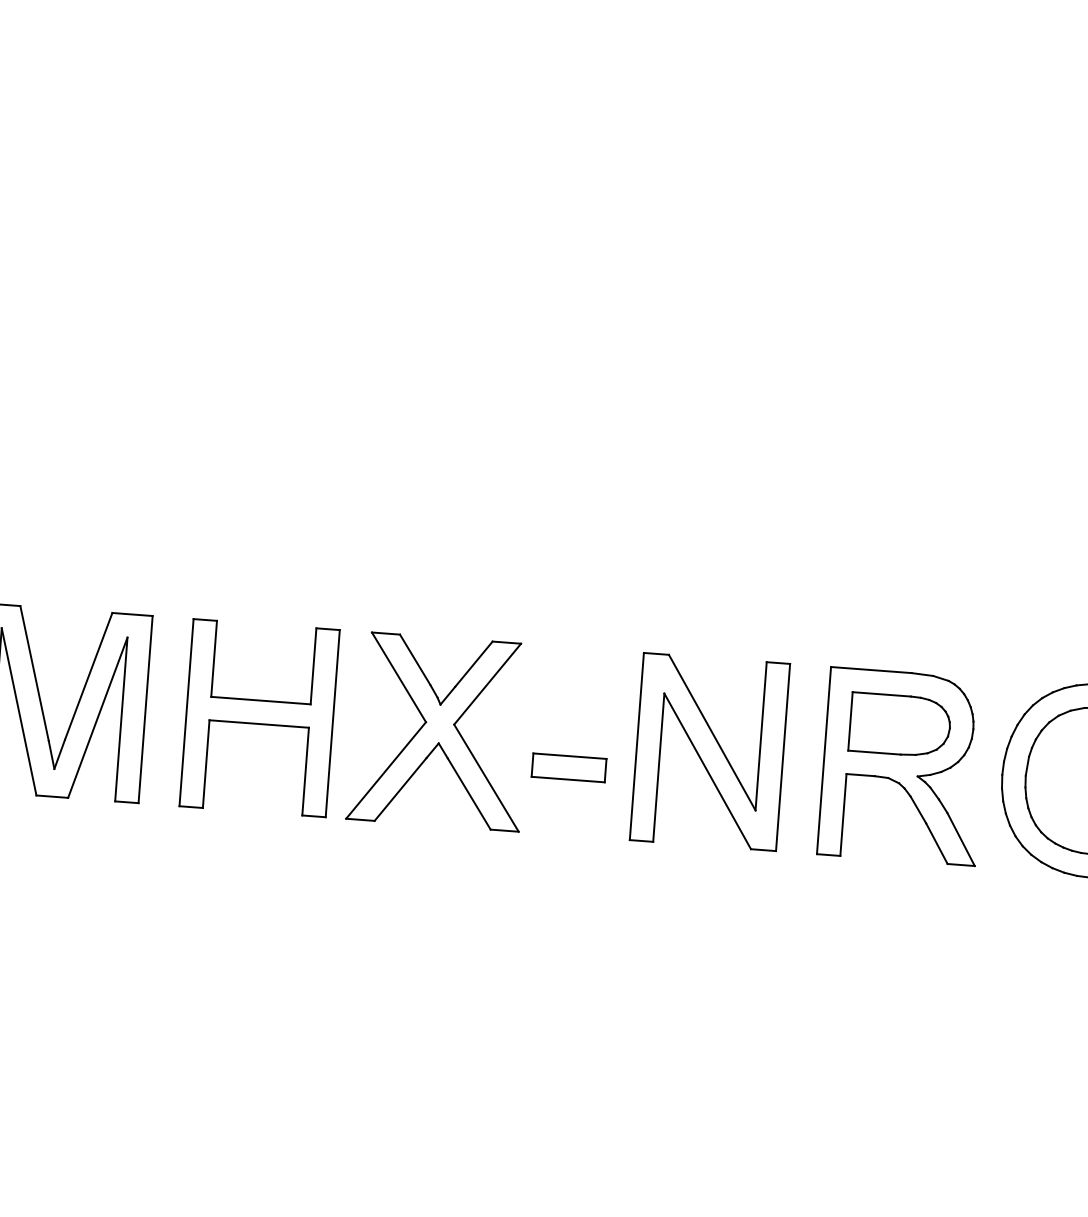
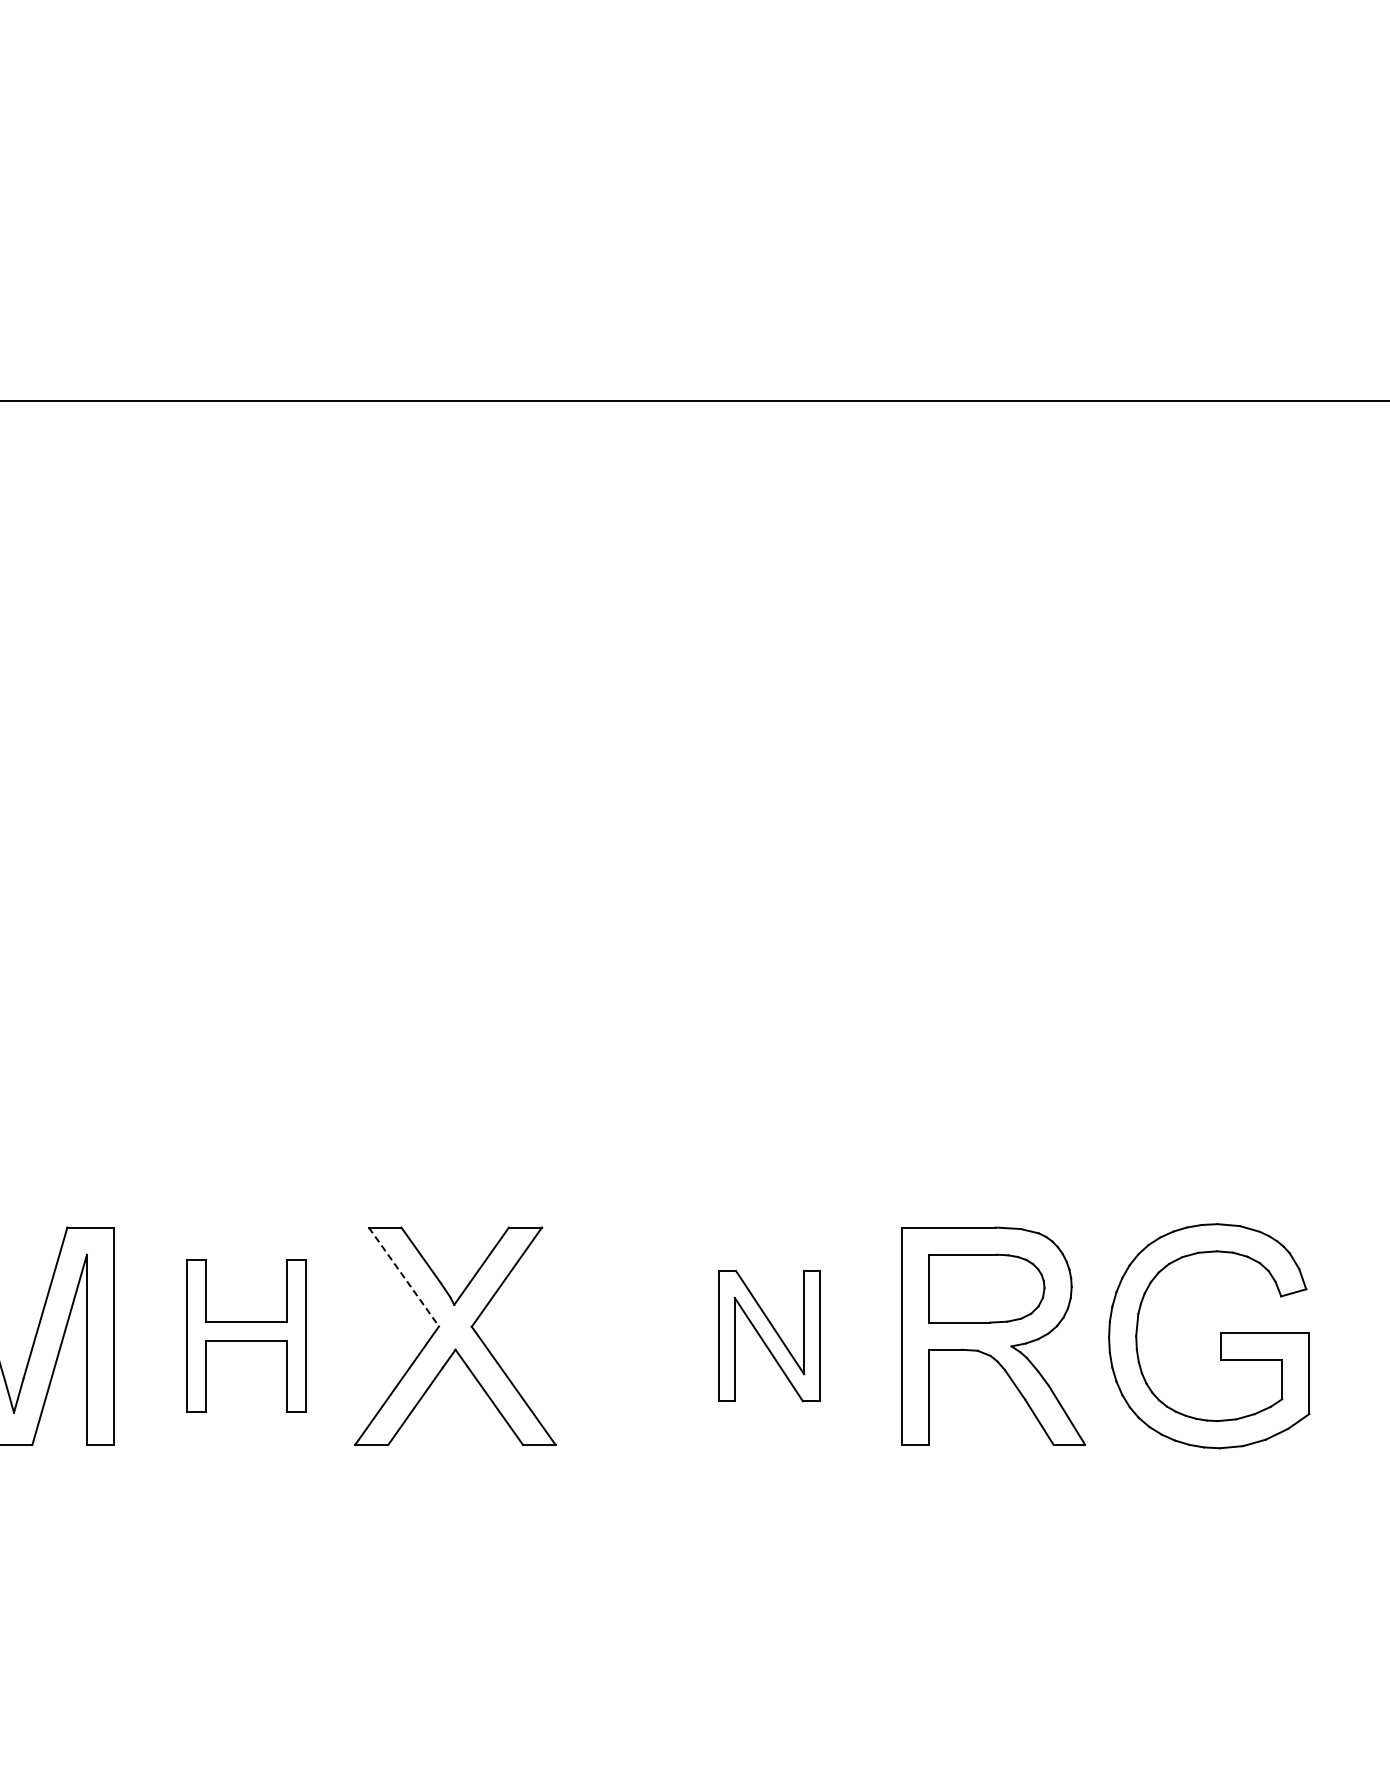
line: (398, 677) -> (403, 1277), solid -> dashed
part: (259, 718) -> (246, 1336), size x0.7
part: (710, 751) -> (769, 1335), size x0.6
part: (569, 767) -> (608, 1366), removed

